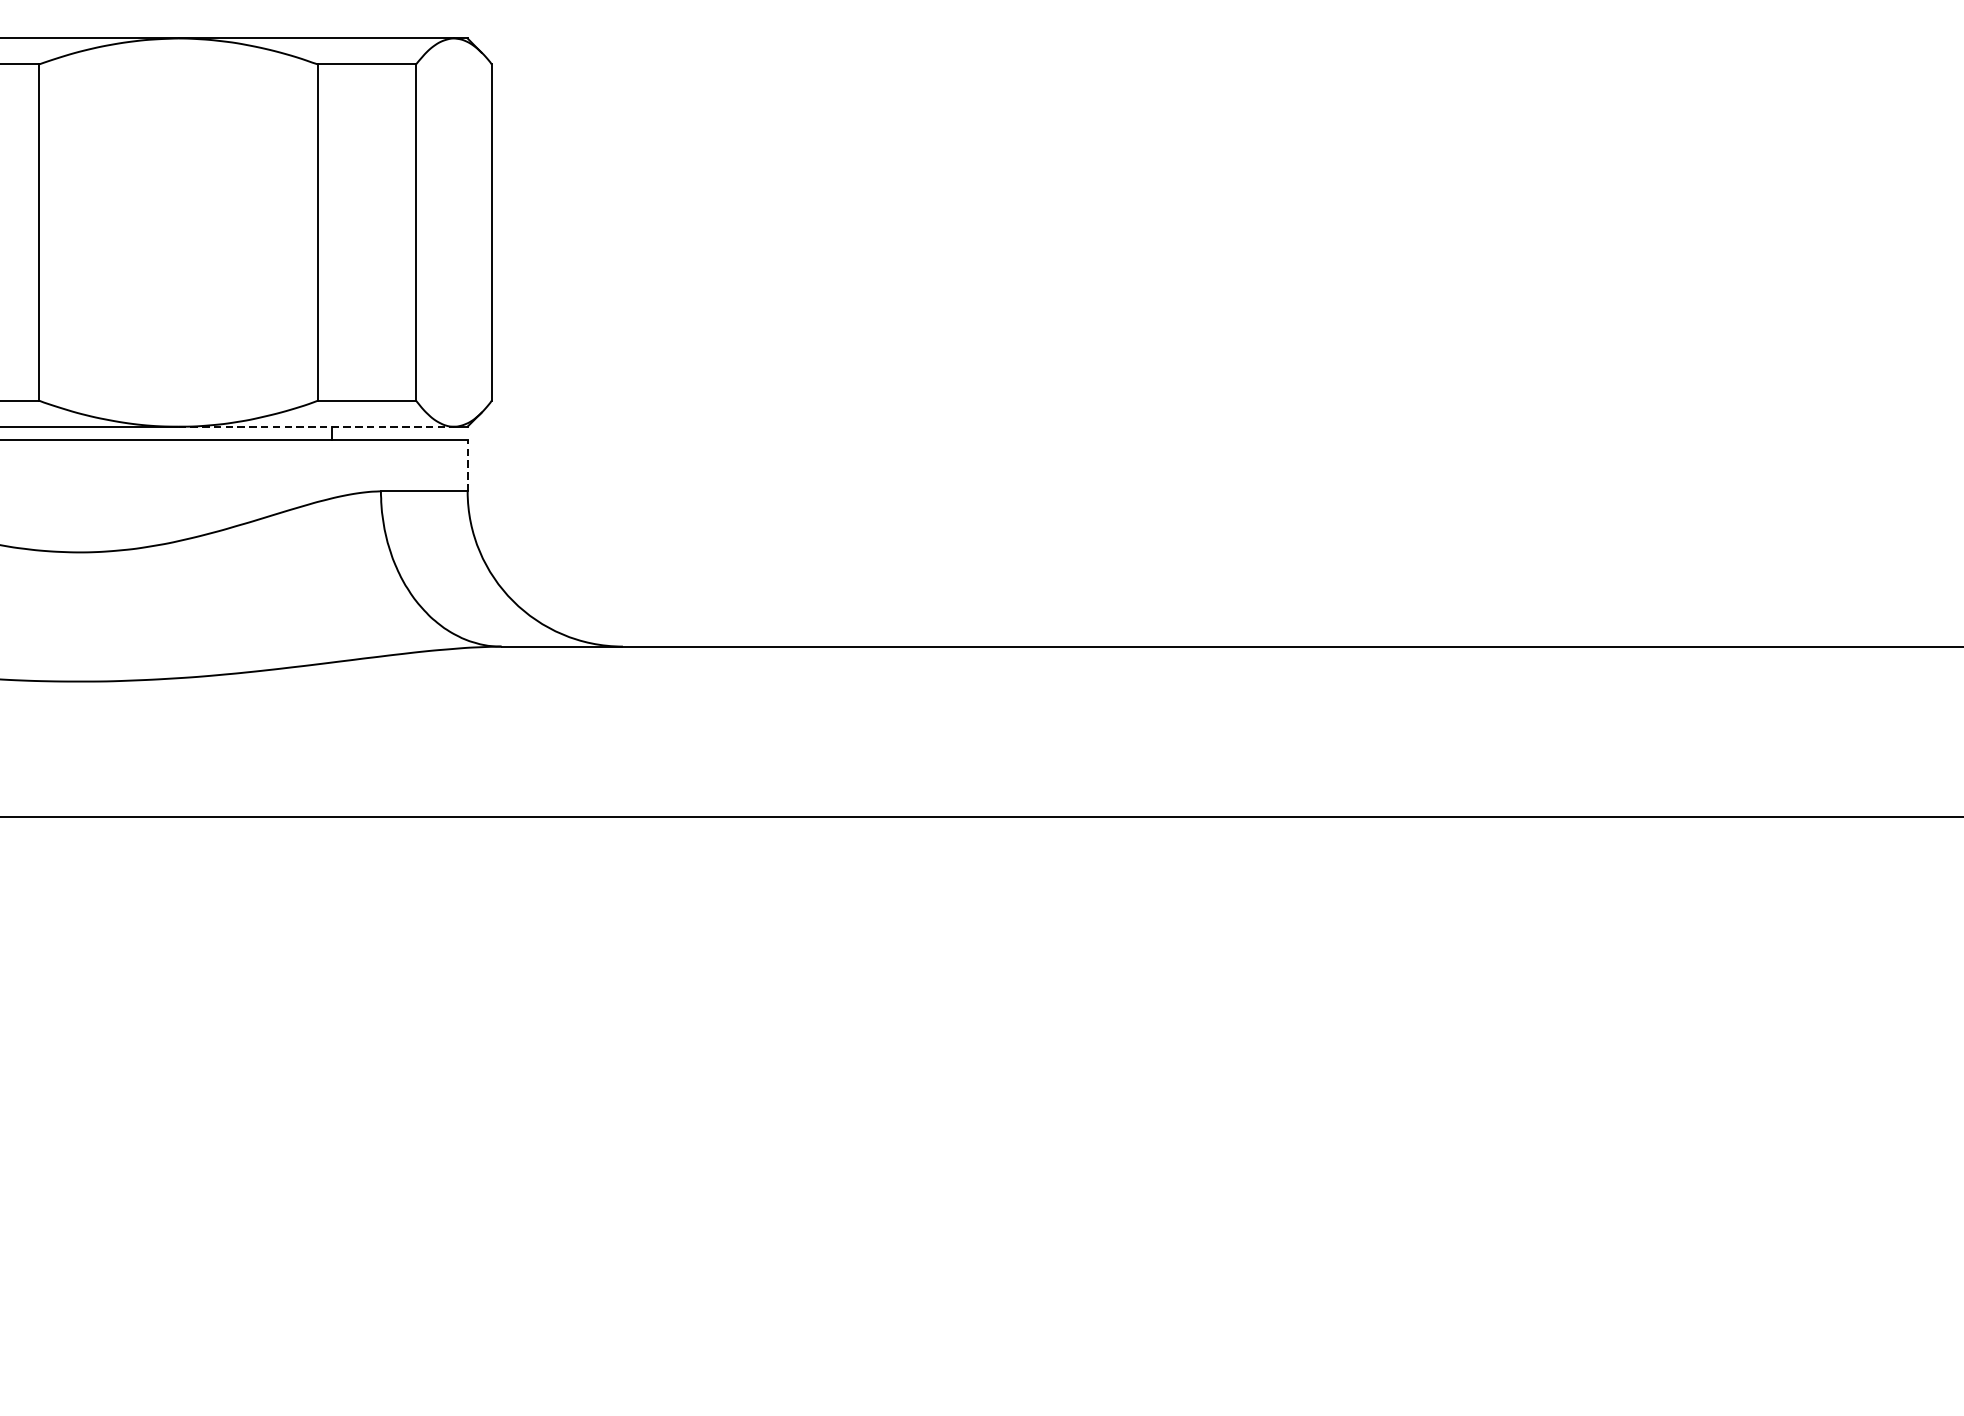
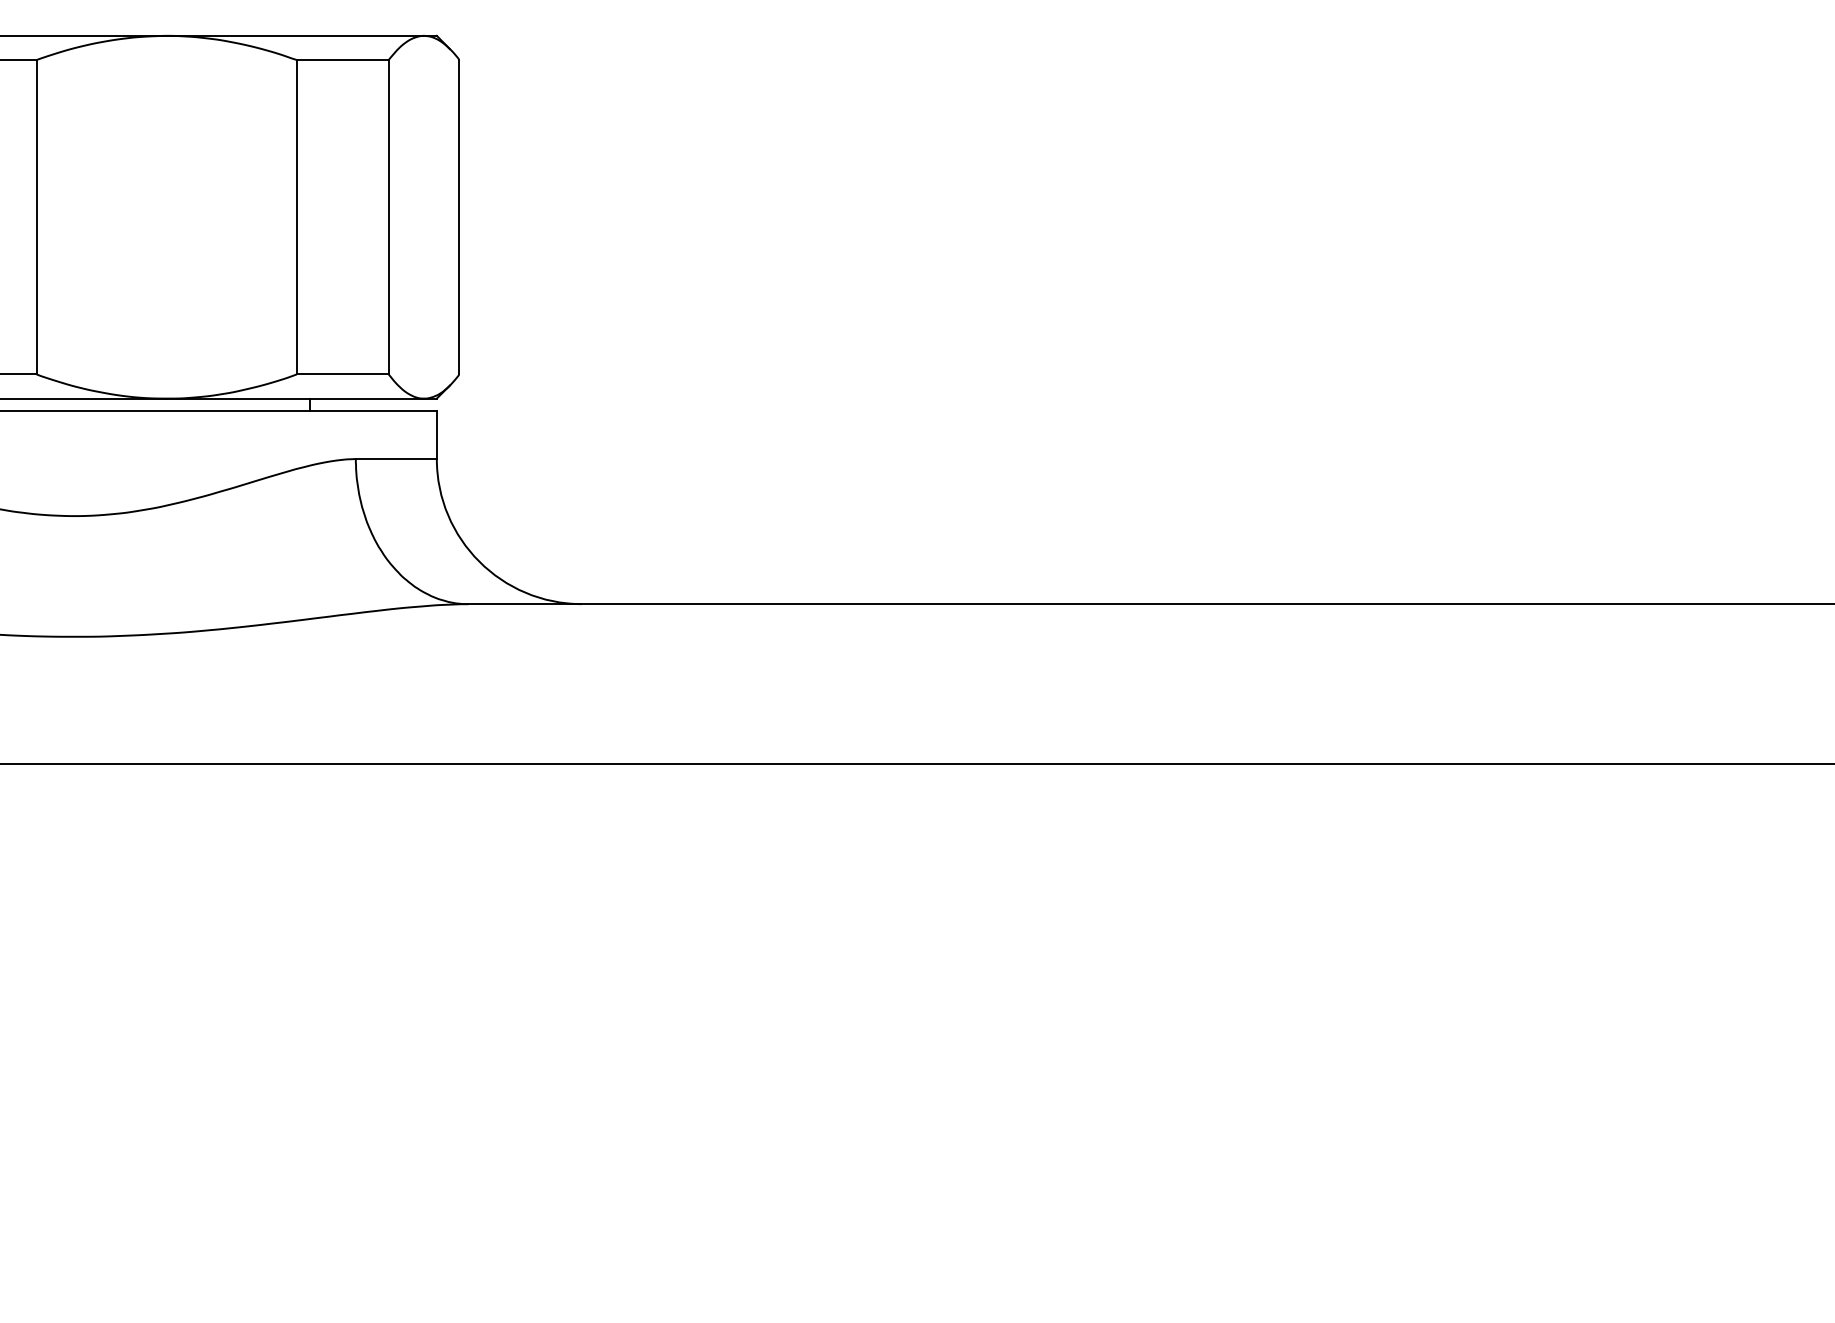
line: (316, 426) -> (295, 398), dashed -> solid
line: (467, 465) -> (436, 434), dashed -> solid

